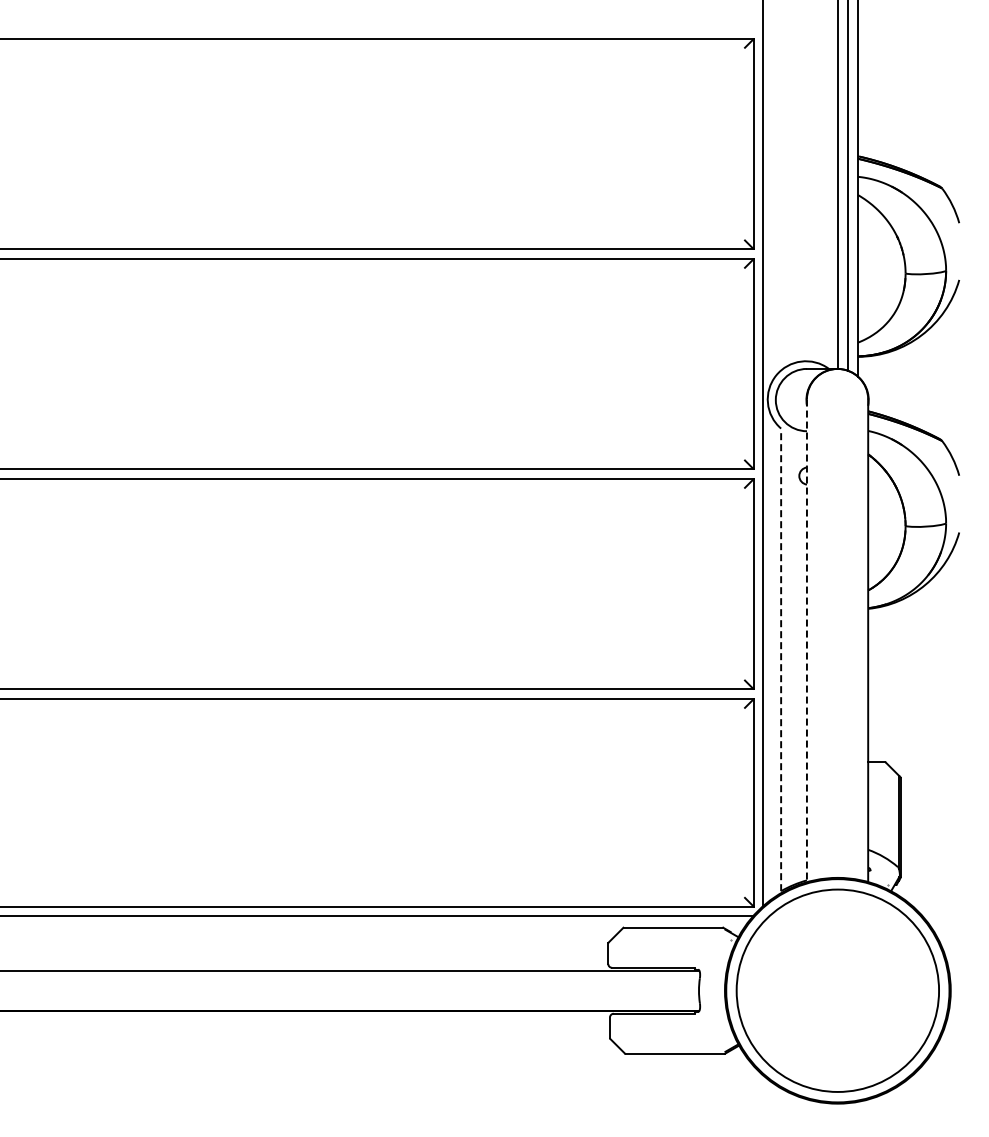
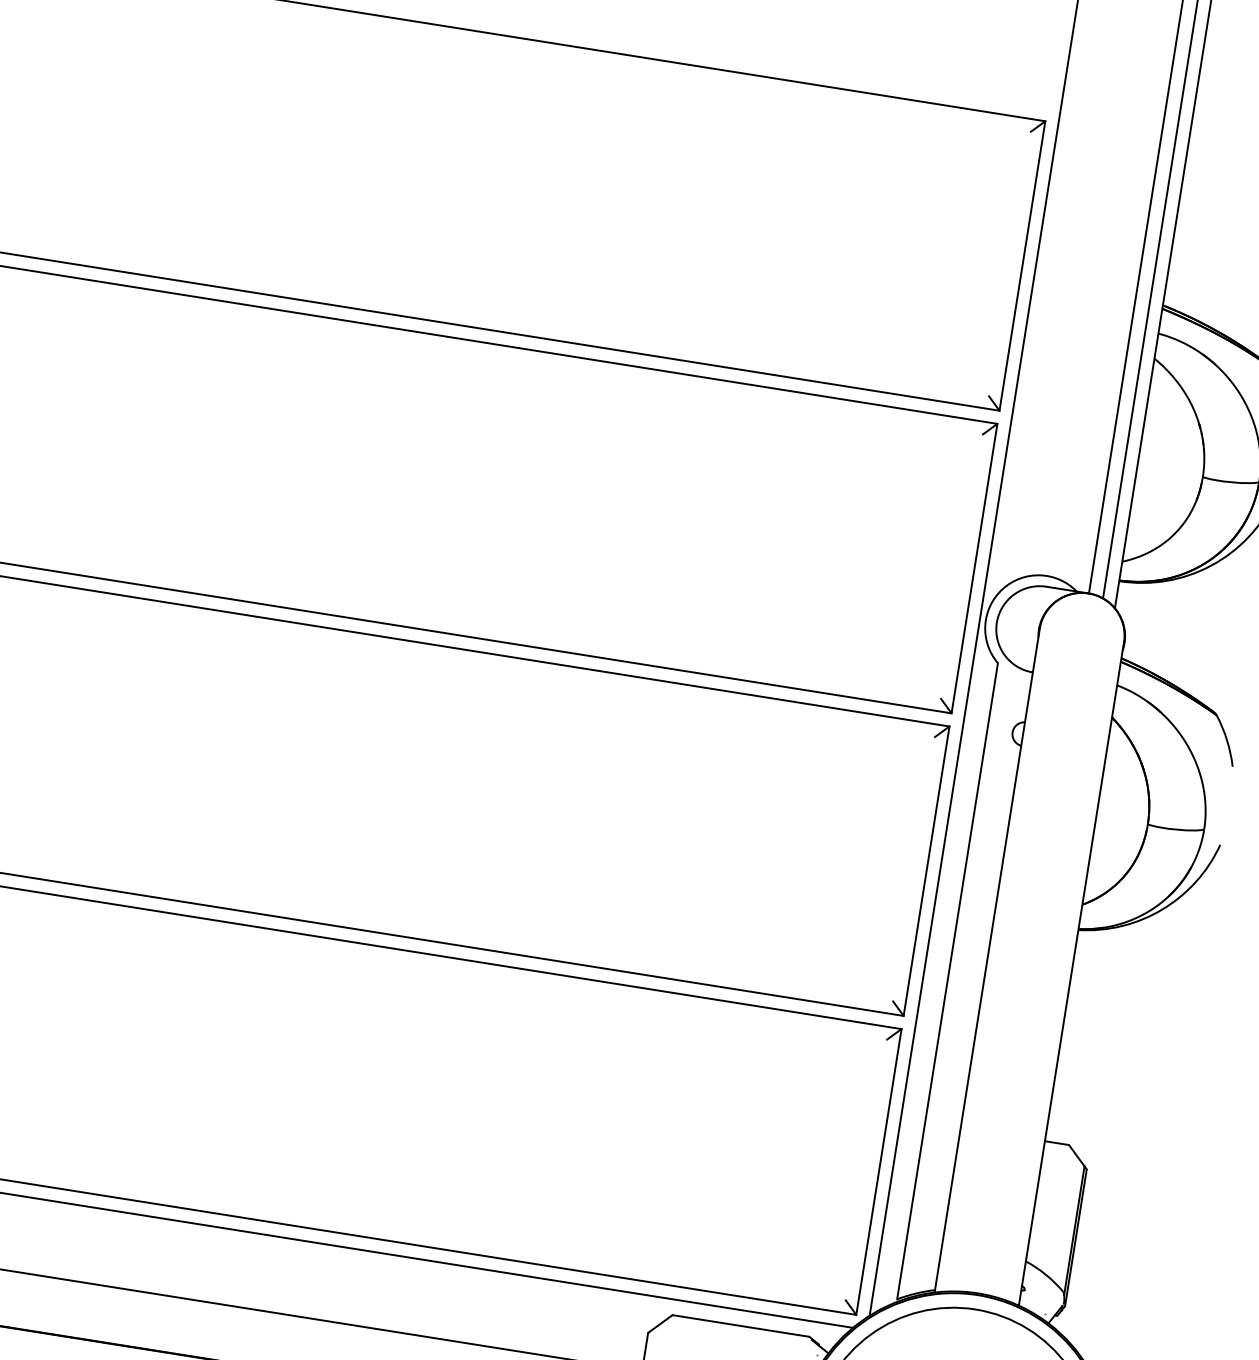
line: (806, 641) -> (986, 961), dashed -> solid
line: (781, 659) -> (948, 980), dashed -> solid

